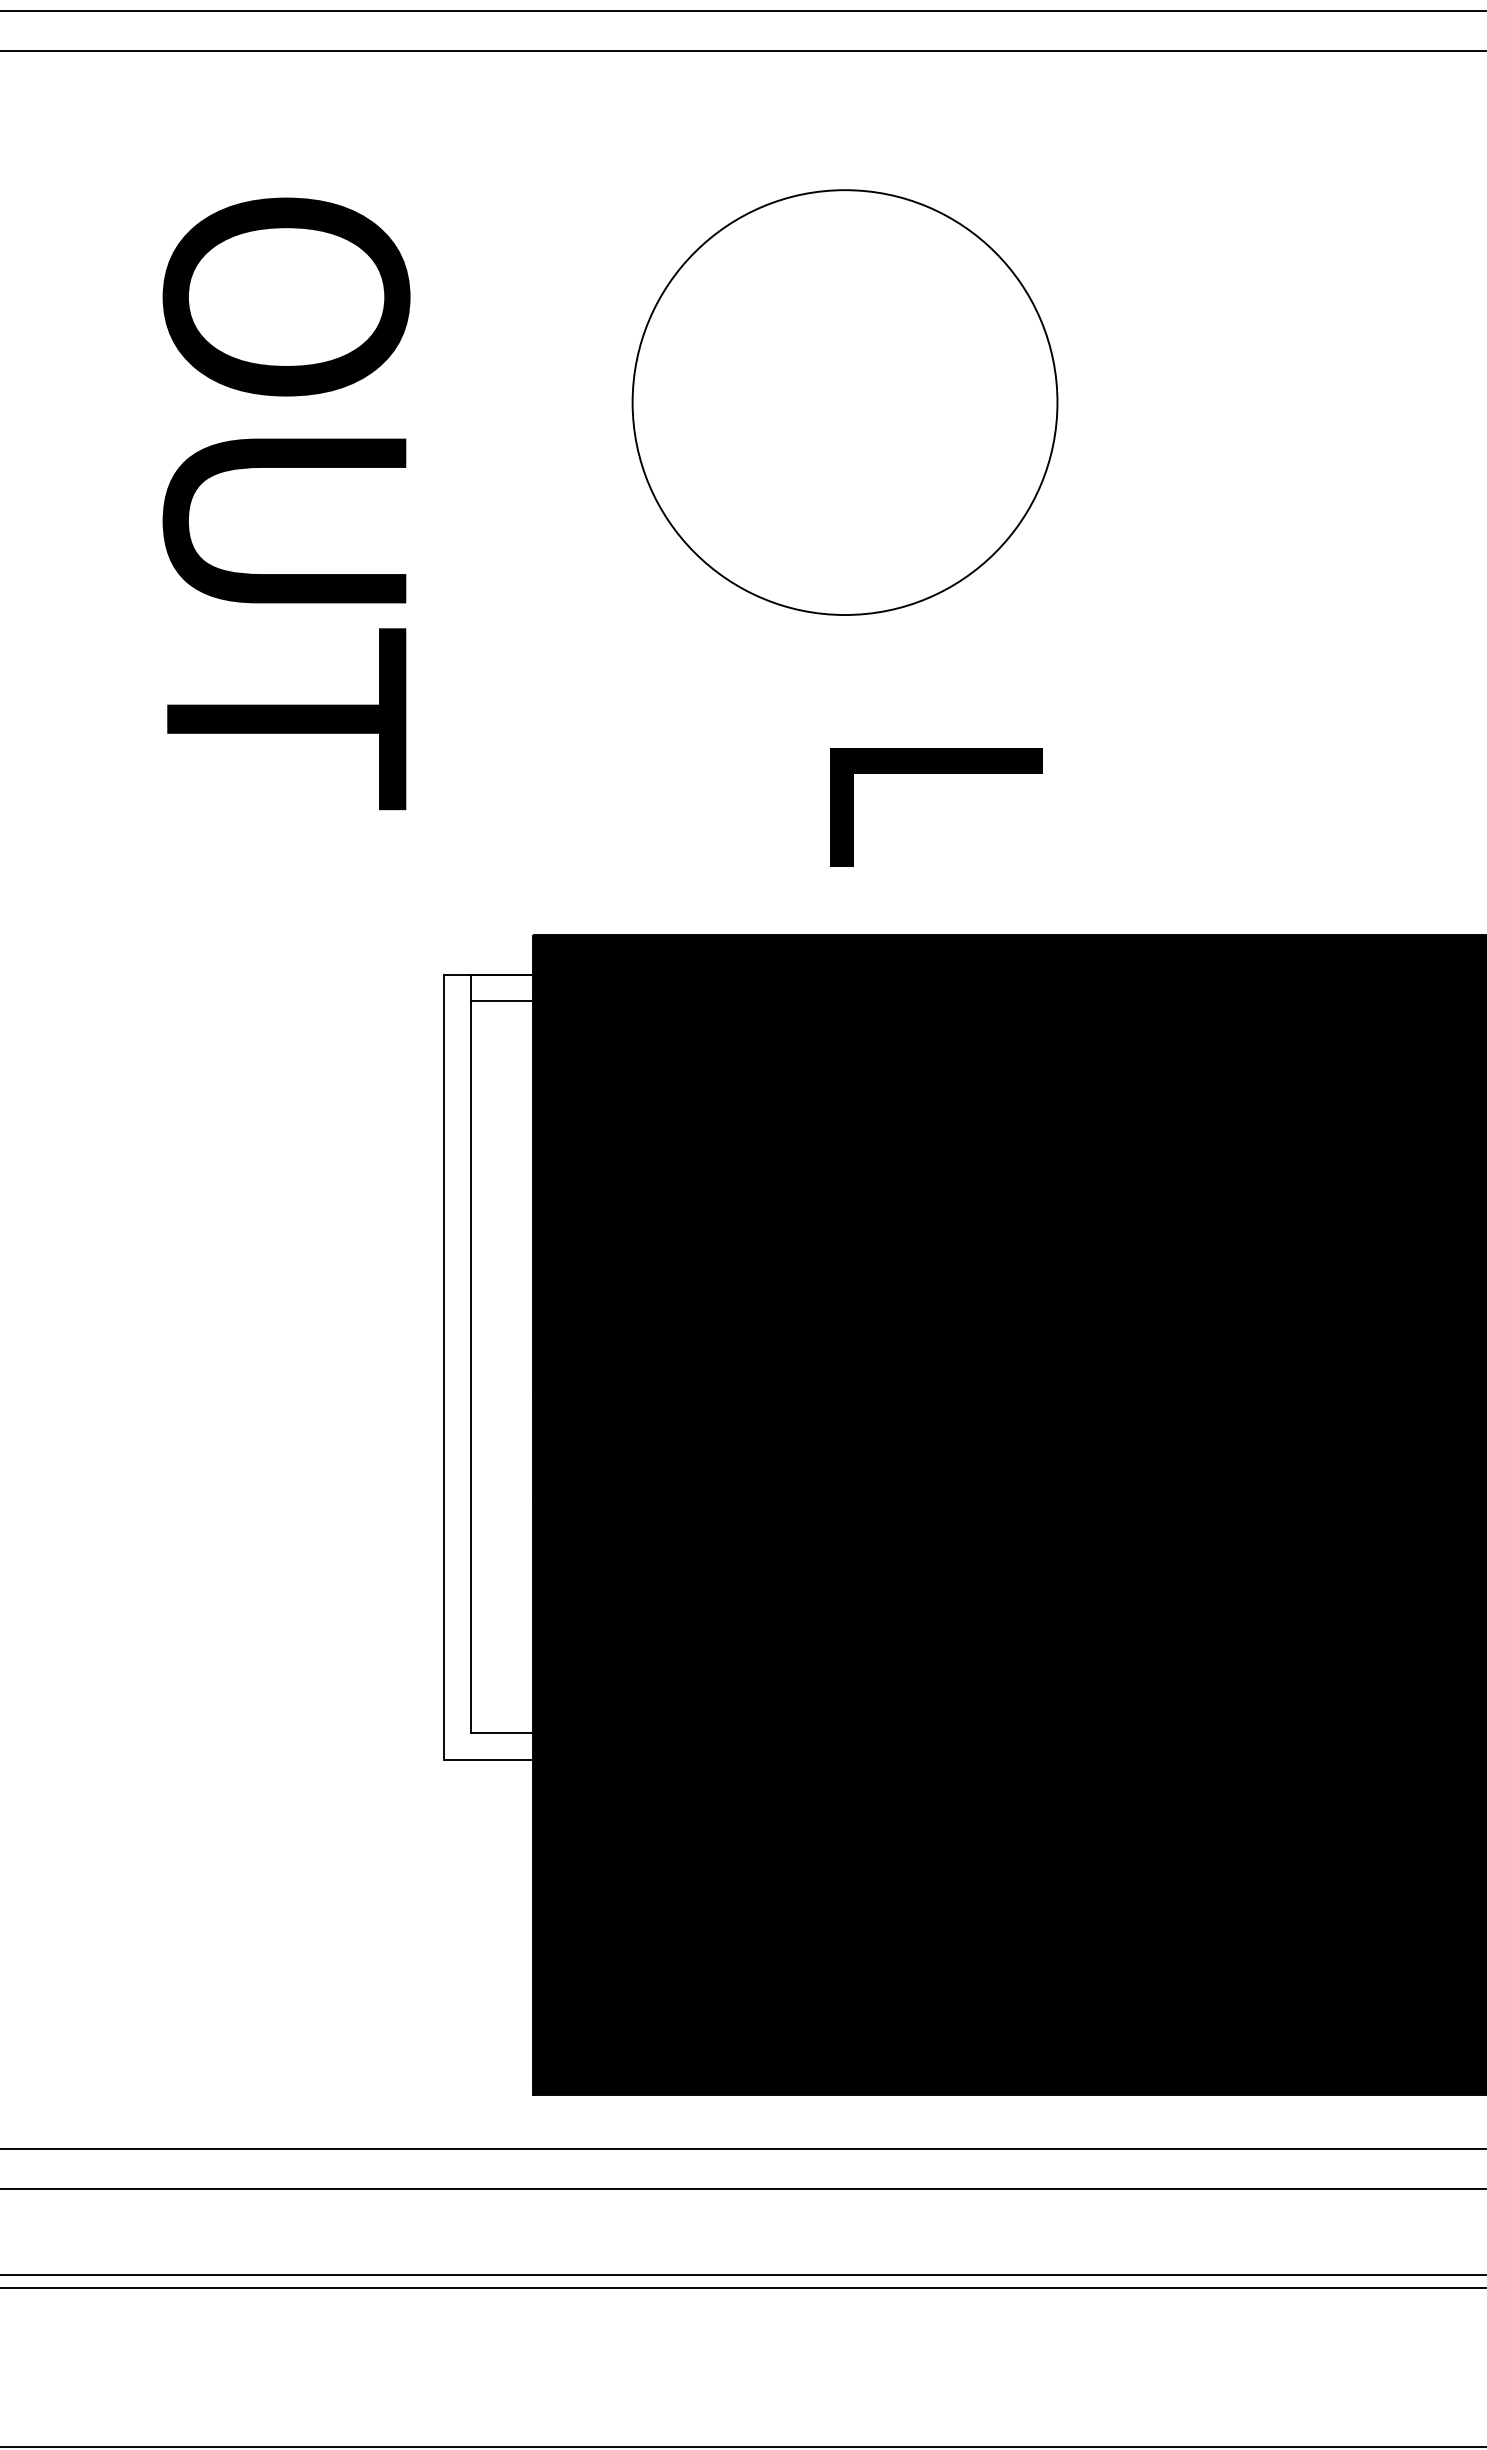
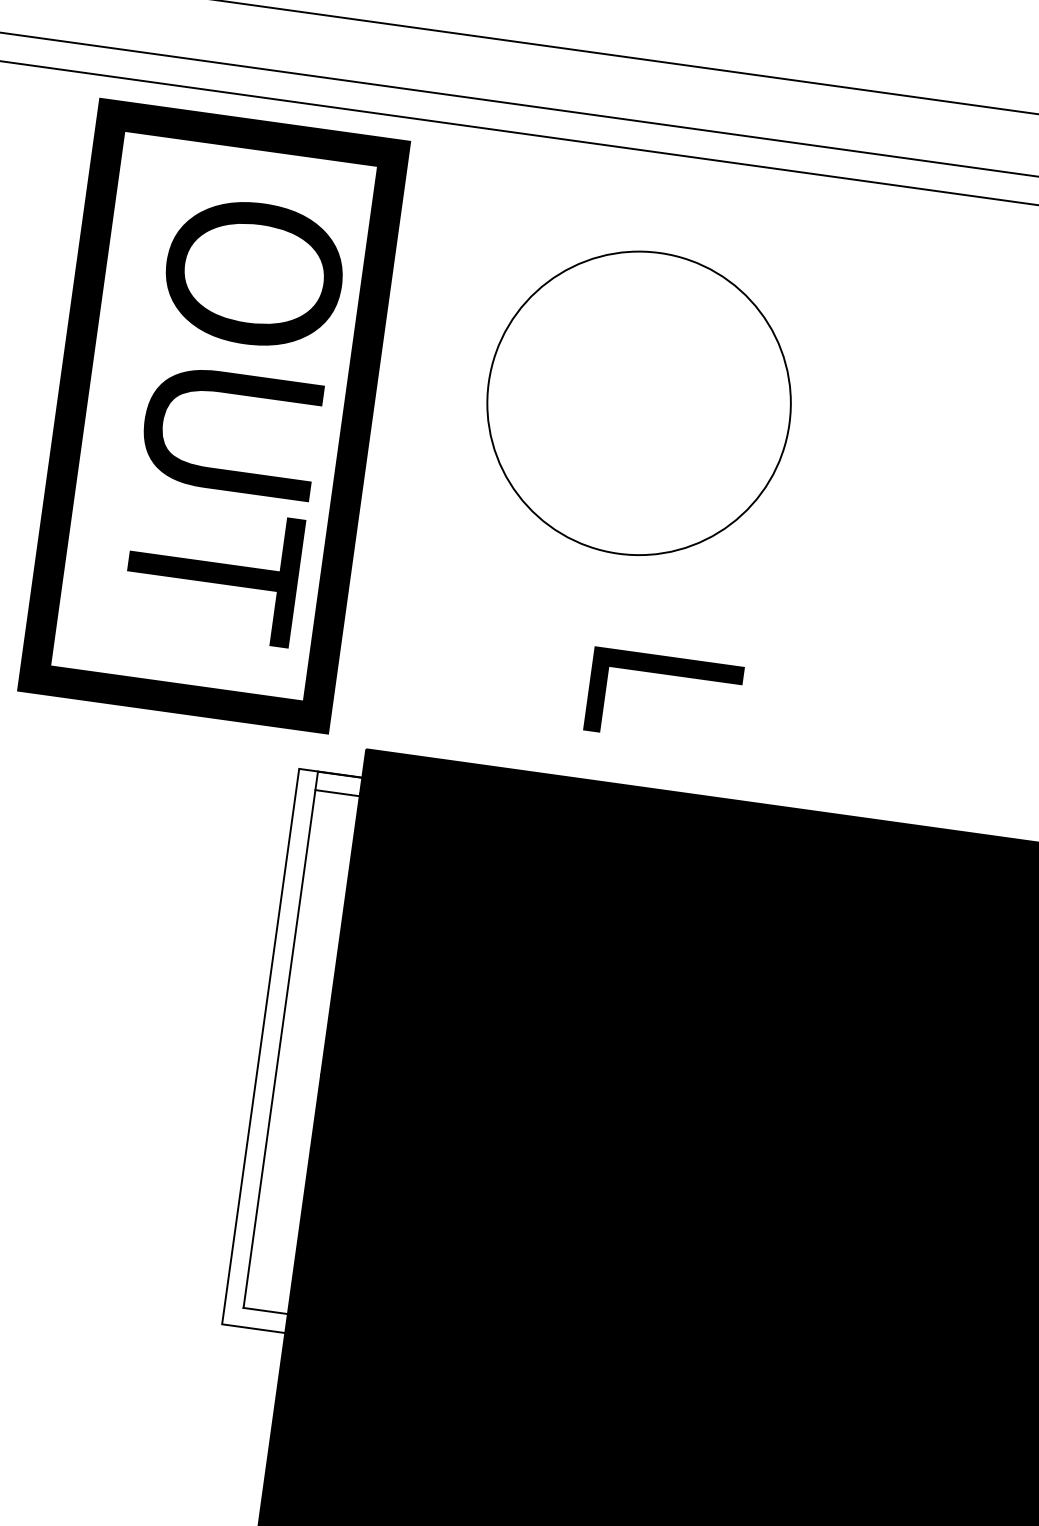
part: (257, 501) -> (213, 415), added

